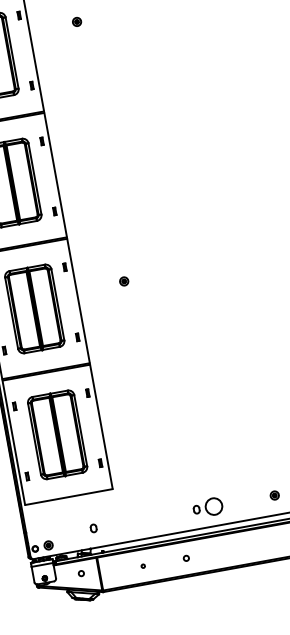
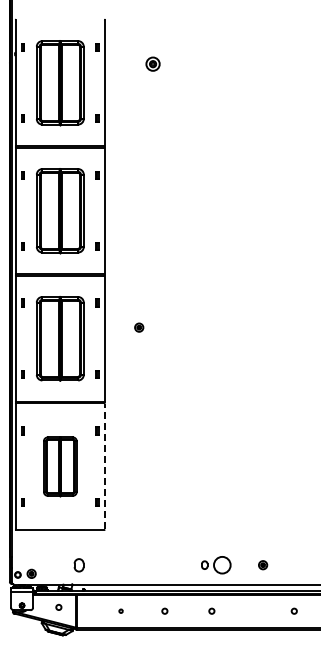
part: (77, 21) -> (153, 63), size x1.6
part: (124, 281) -> (139, 327), moved
line: (101, 426) -> (104, 466), solid -> dashed
part: (57, 434) -> (60, 466), size x0.7
part: (208, 507) -> (216, 565), moved
part: (93, 527) -> (78, 564), size x1.6
circle: (232, 549) -> (211, 610), added

